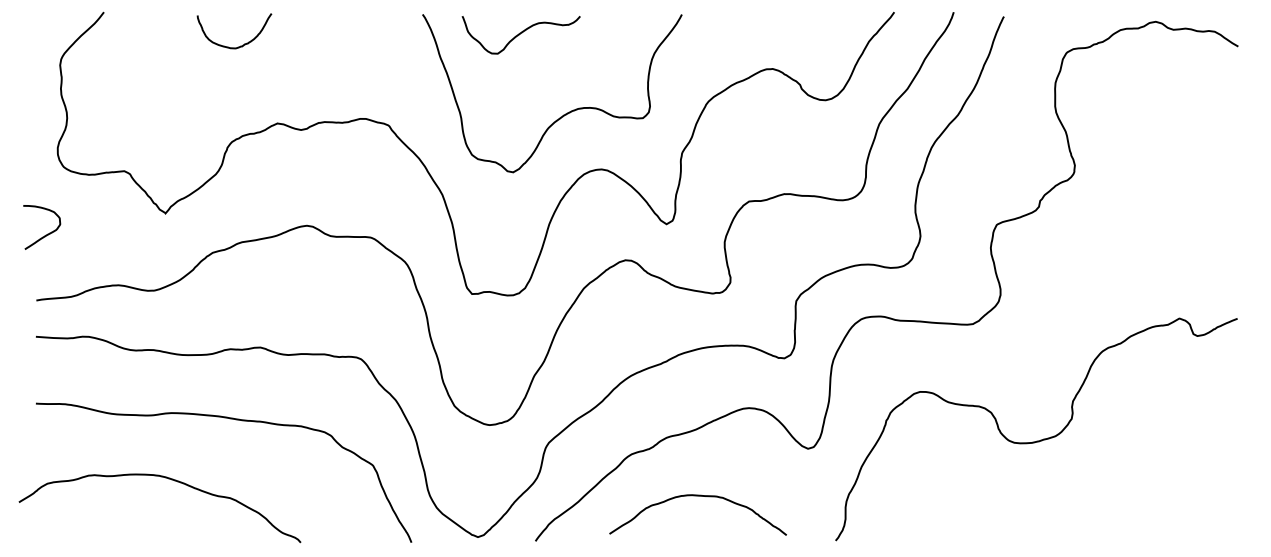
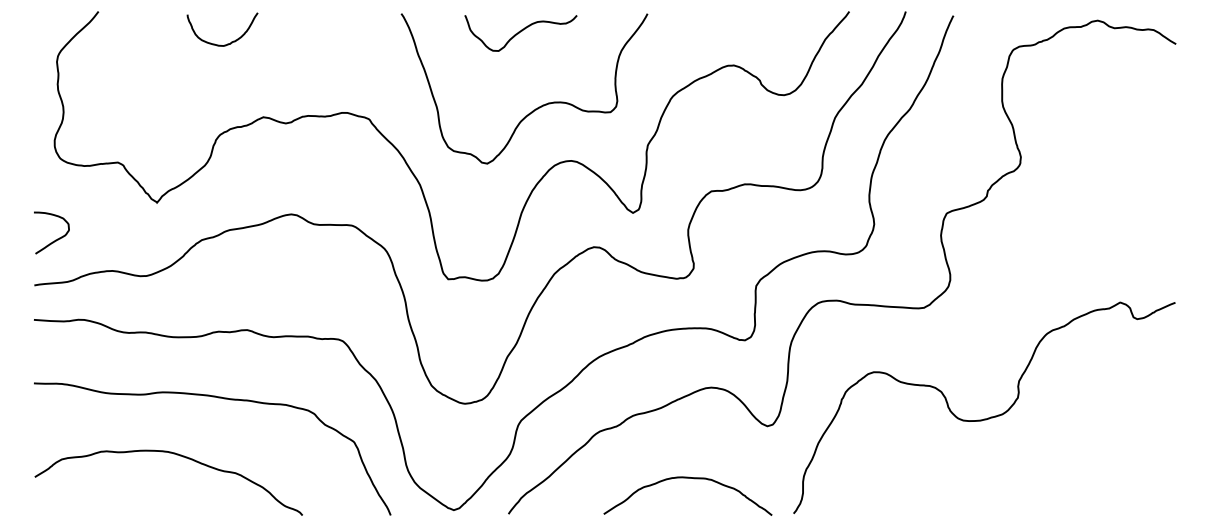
curve: (520, 34) -> (520, 32), moved
curve: (45, 234) -> (55, 239), moved
curve: (164, 478) -> (173, 454), moved
curve: (697, 496) -> (687, 478), moved

